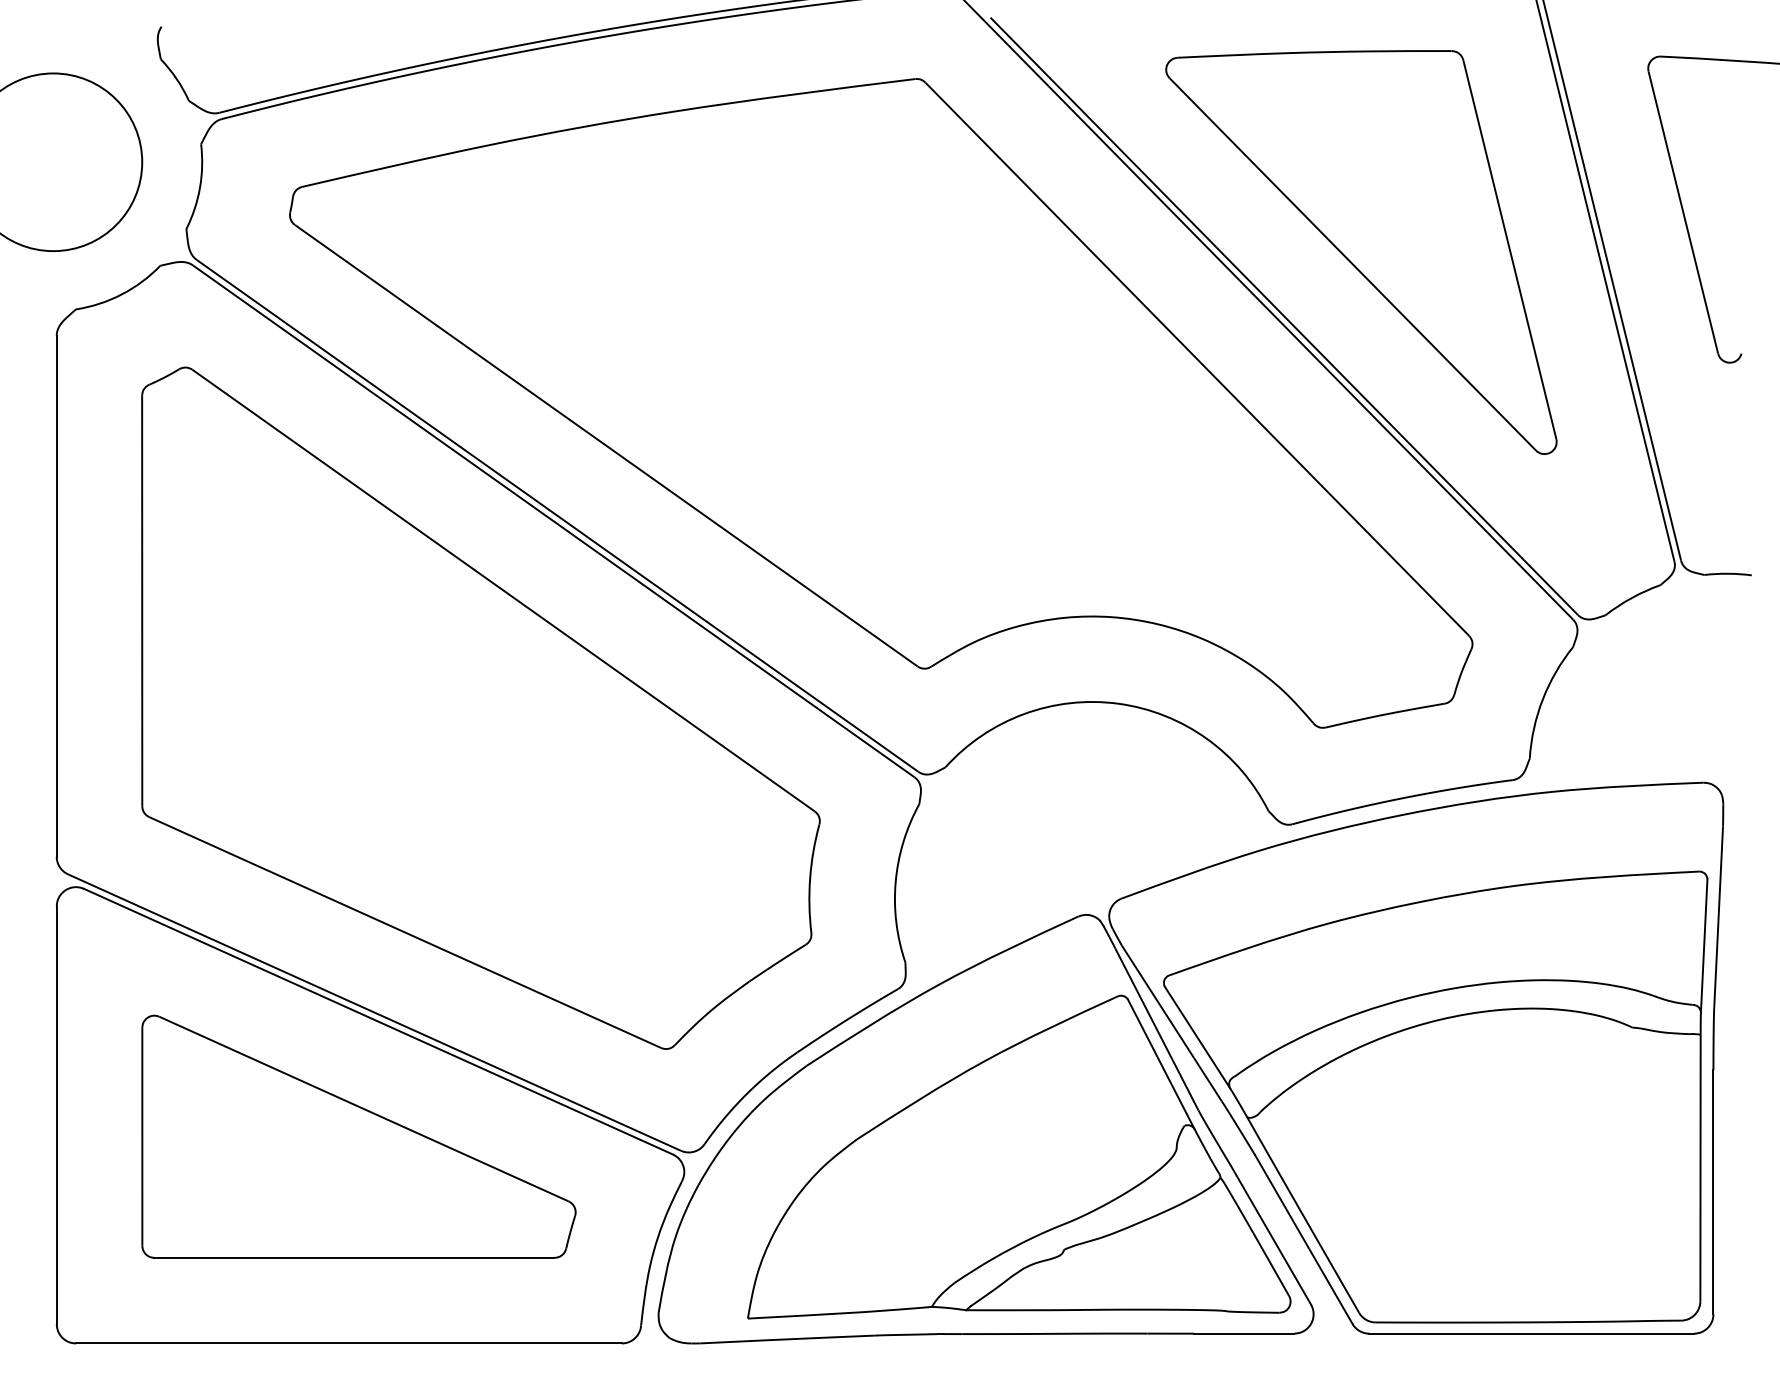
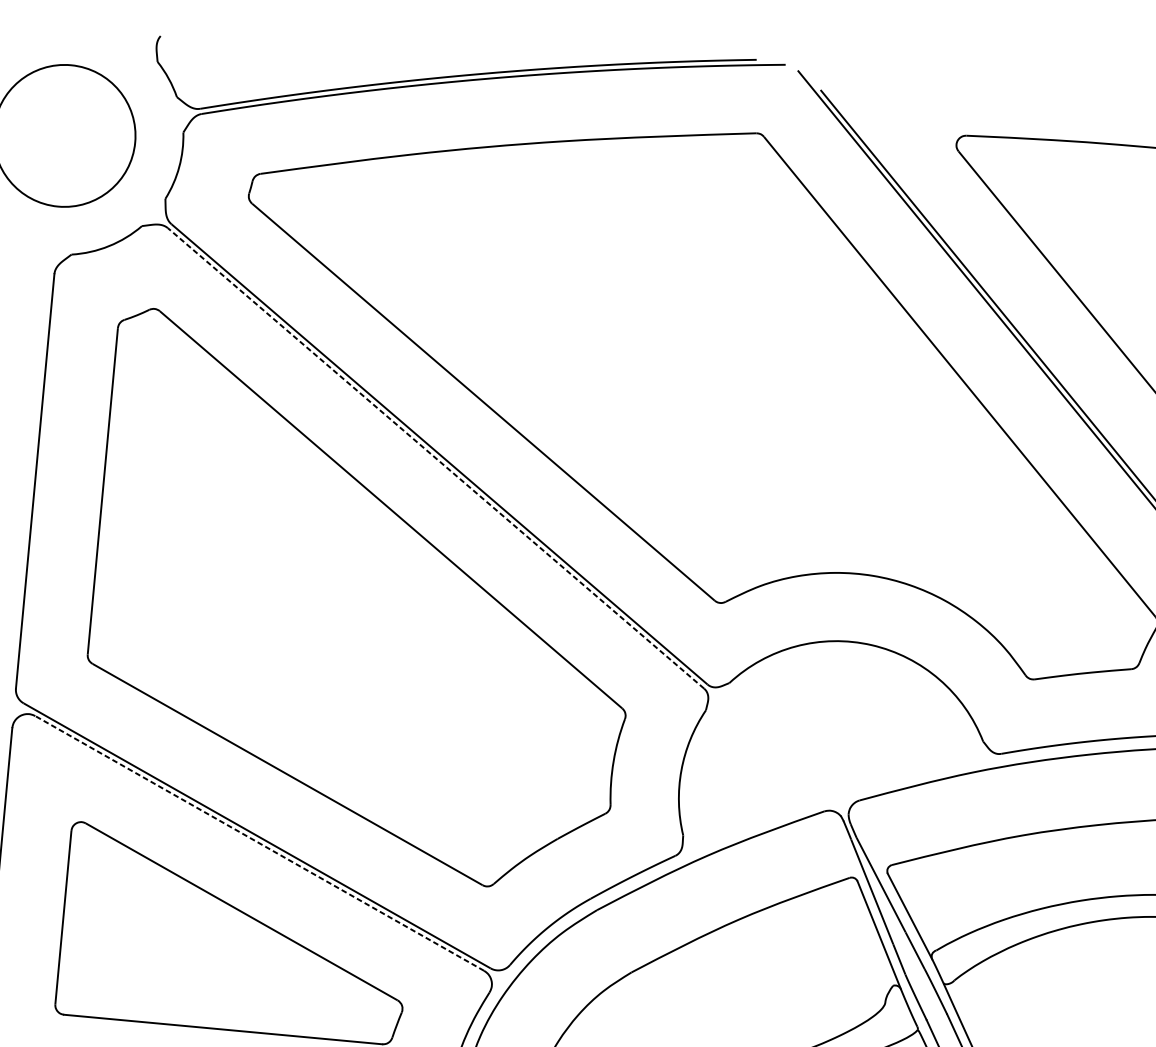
line: (552, 520) -> (435, 457), solid -> dashed
line: (378, 1021) -> (259, 843), solid -> dashed

